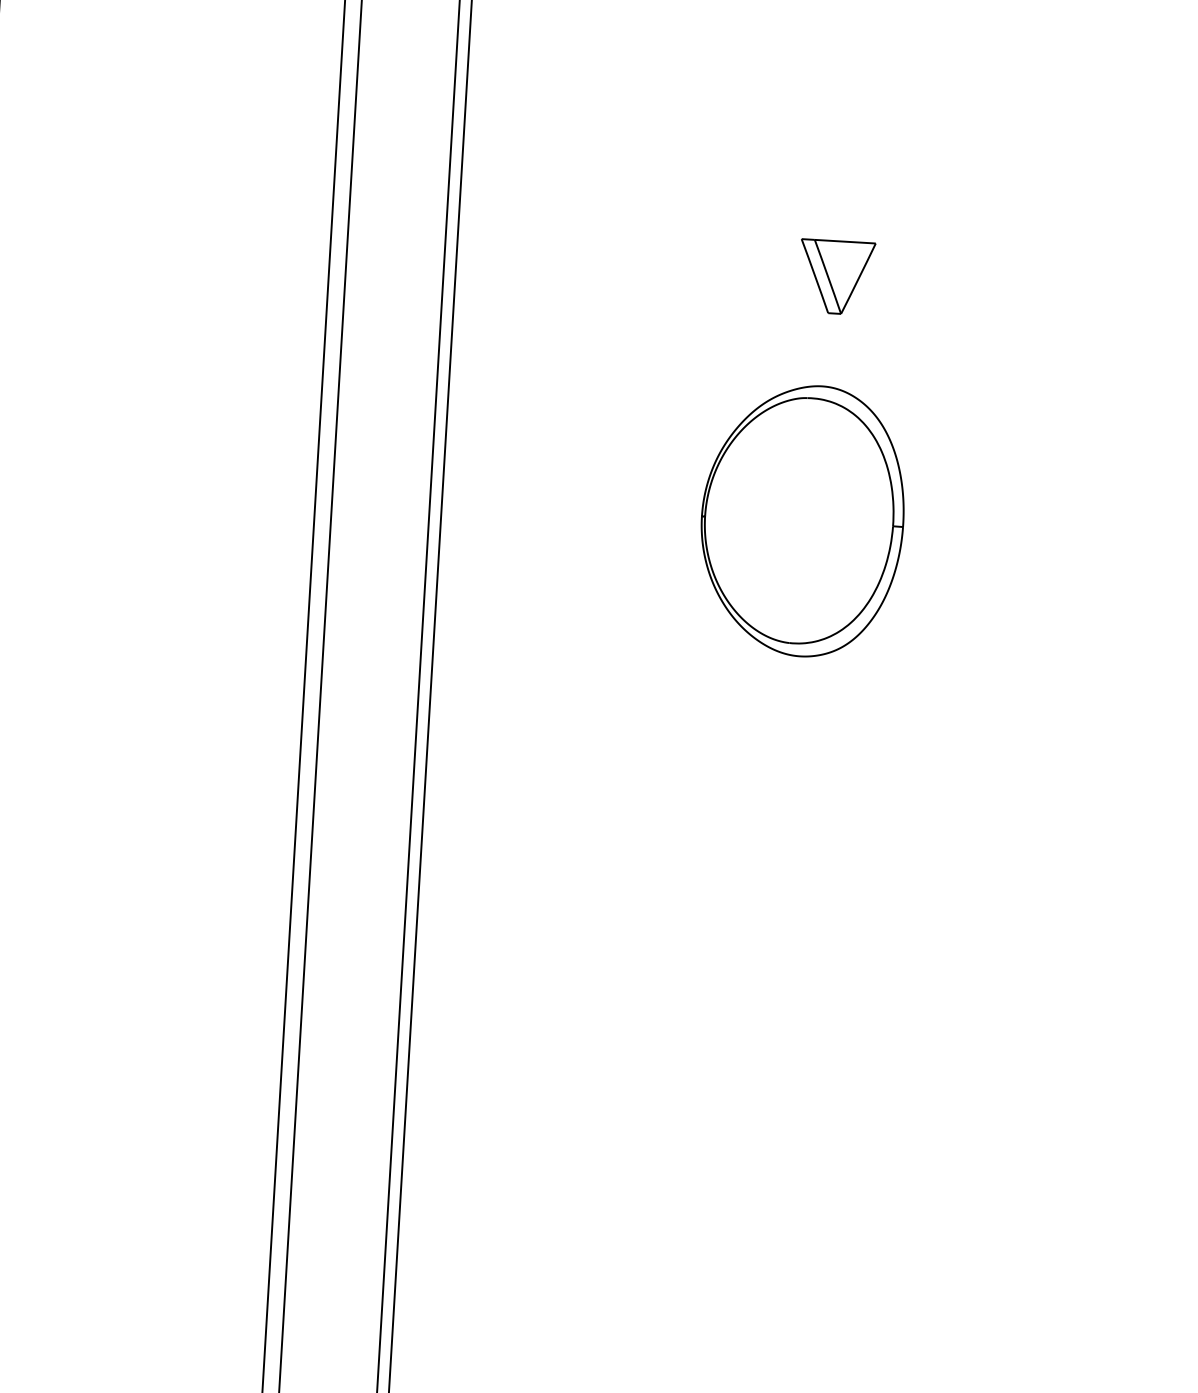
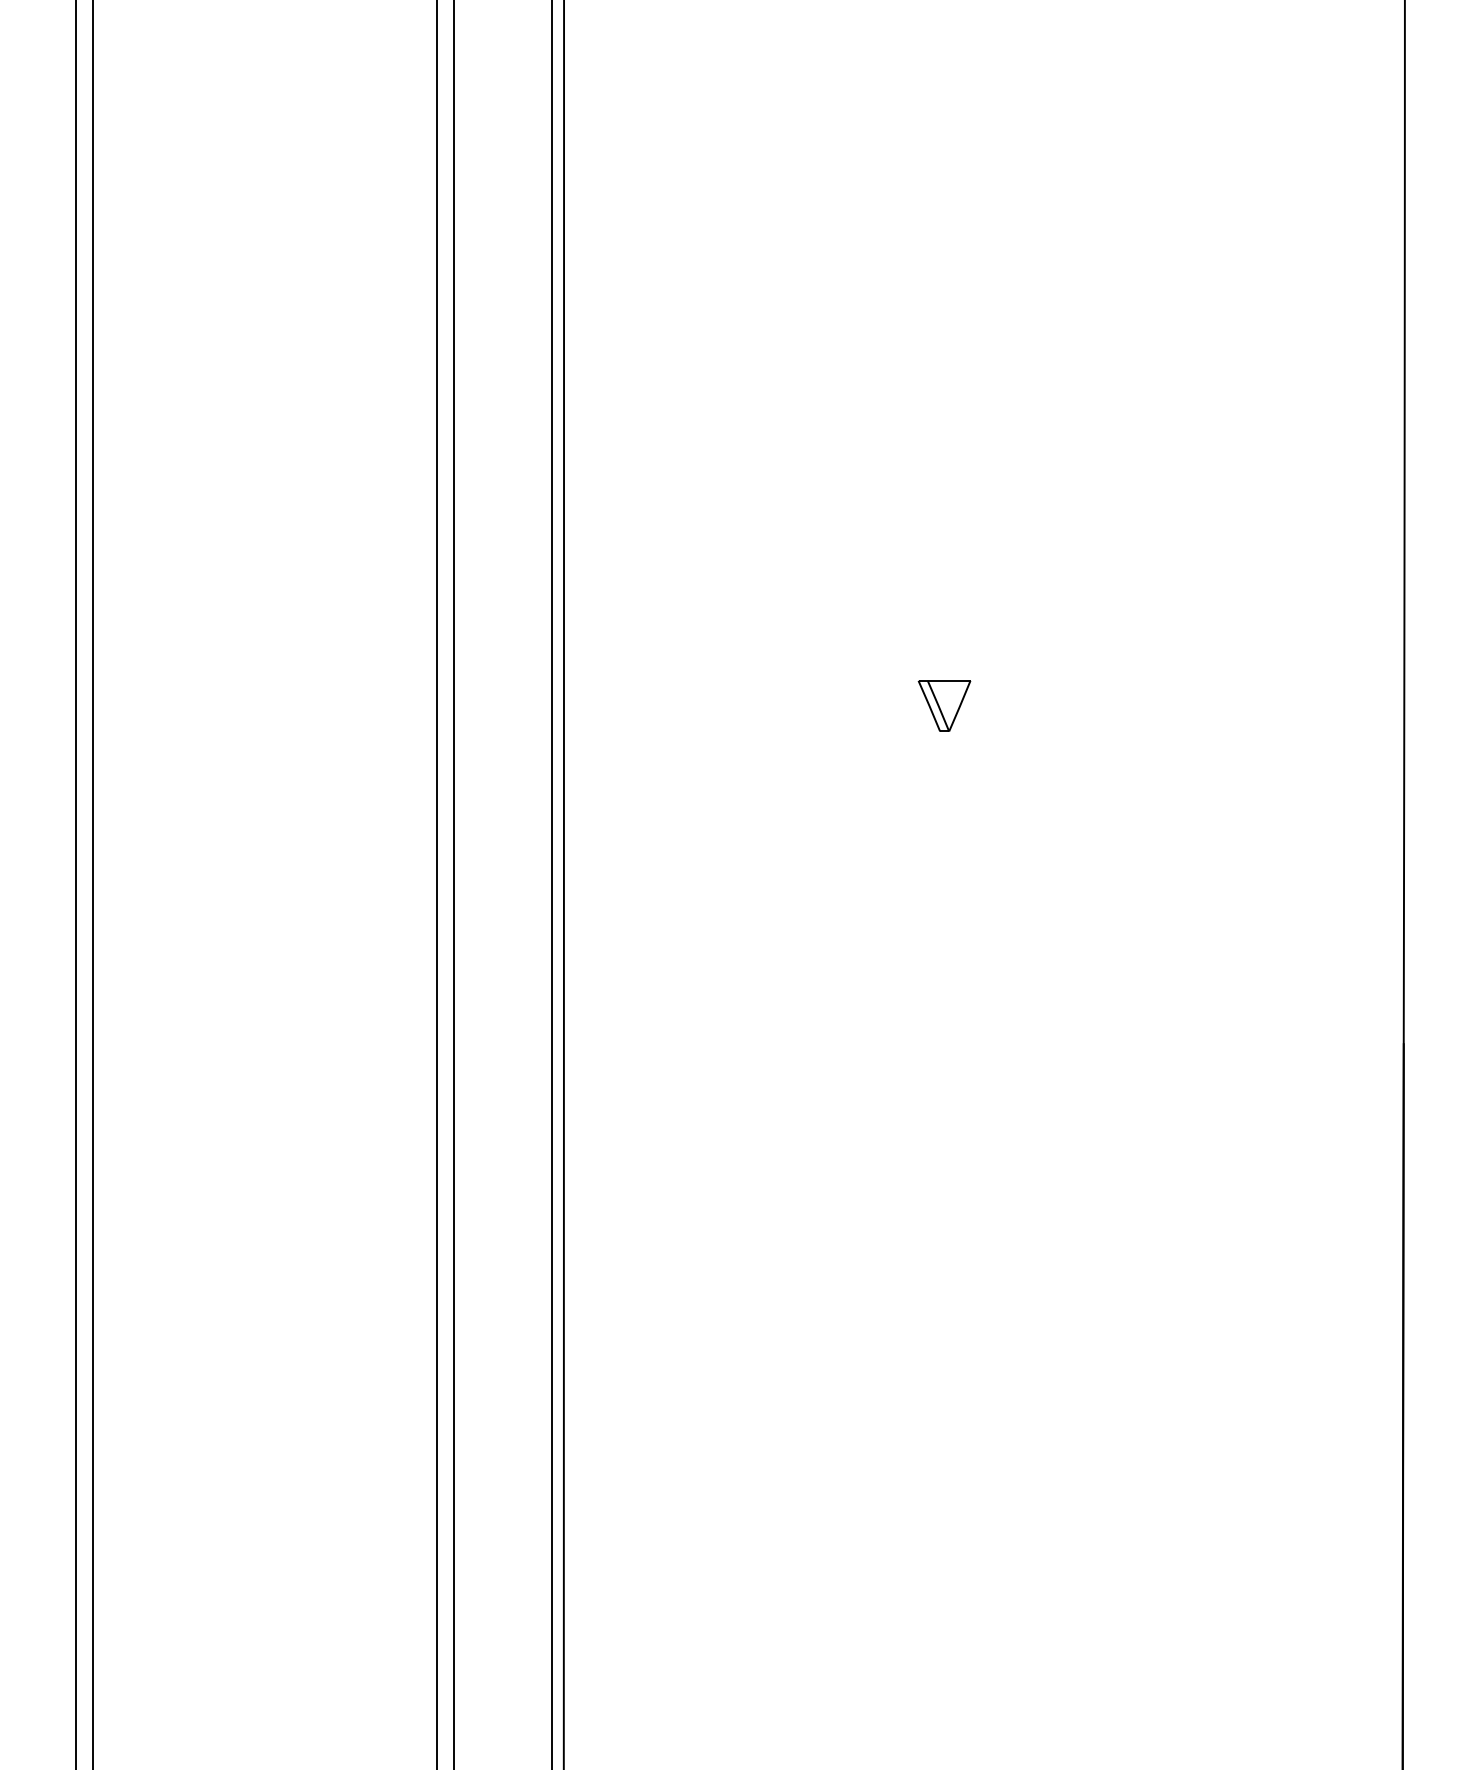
part: (836, 276) -> (944, 705), size x0.7
part: (802, 520) -> (924, 950), removed

